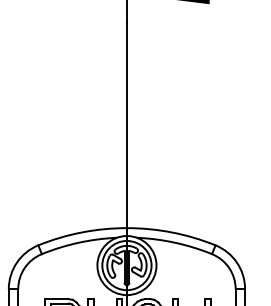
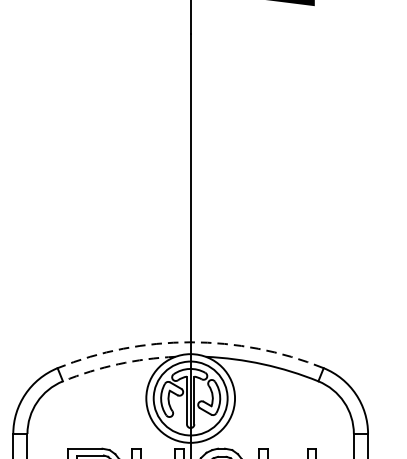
arc: (126, 228) -> (189, 342), solid -> dashed
arc: (78, 242) -> (117, 363), solid -> dashed

